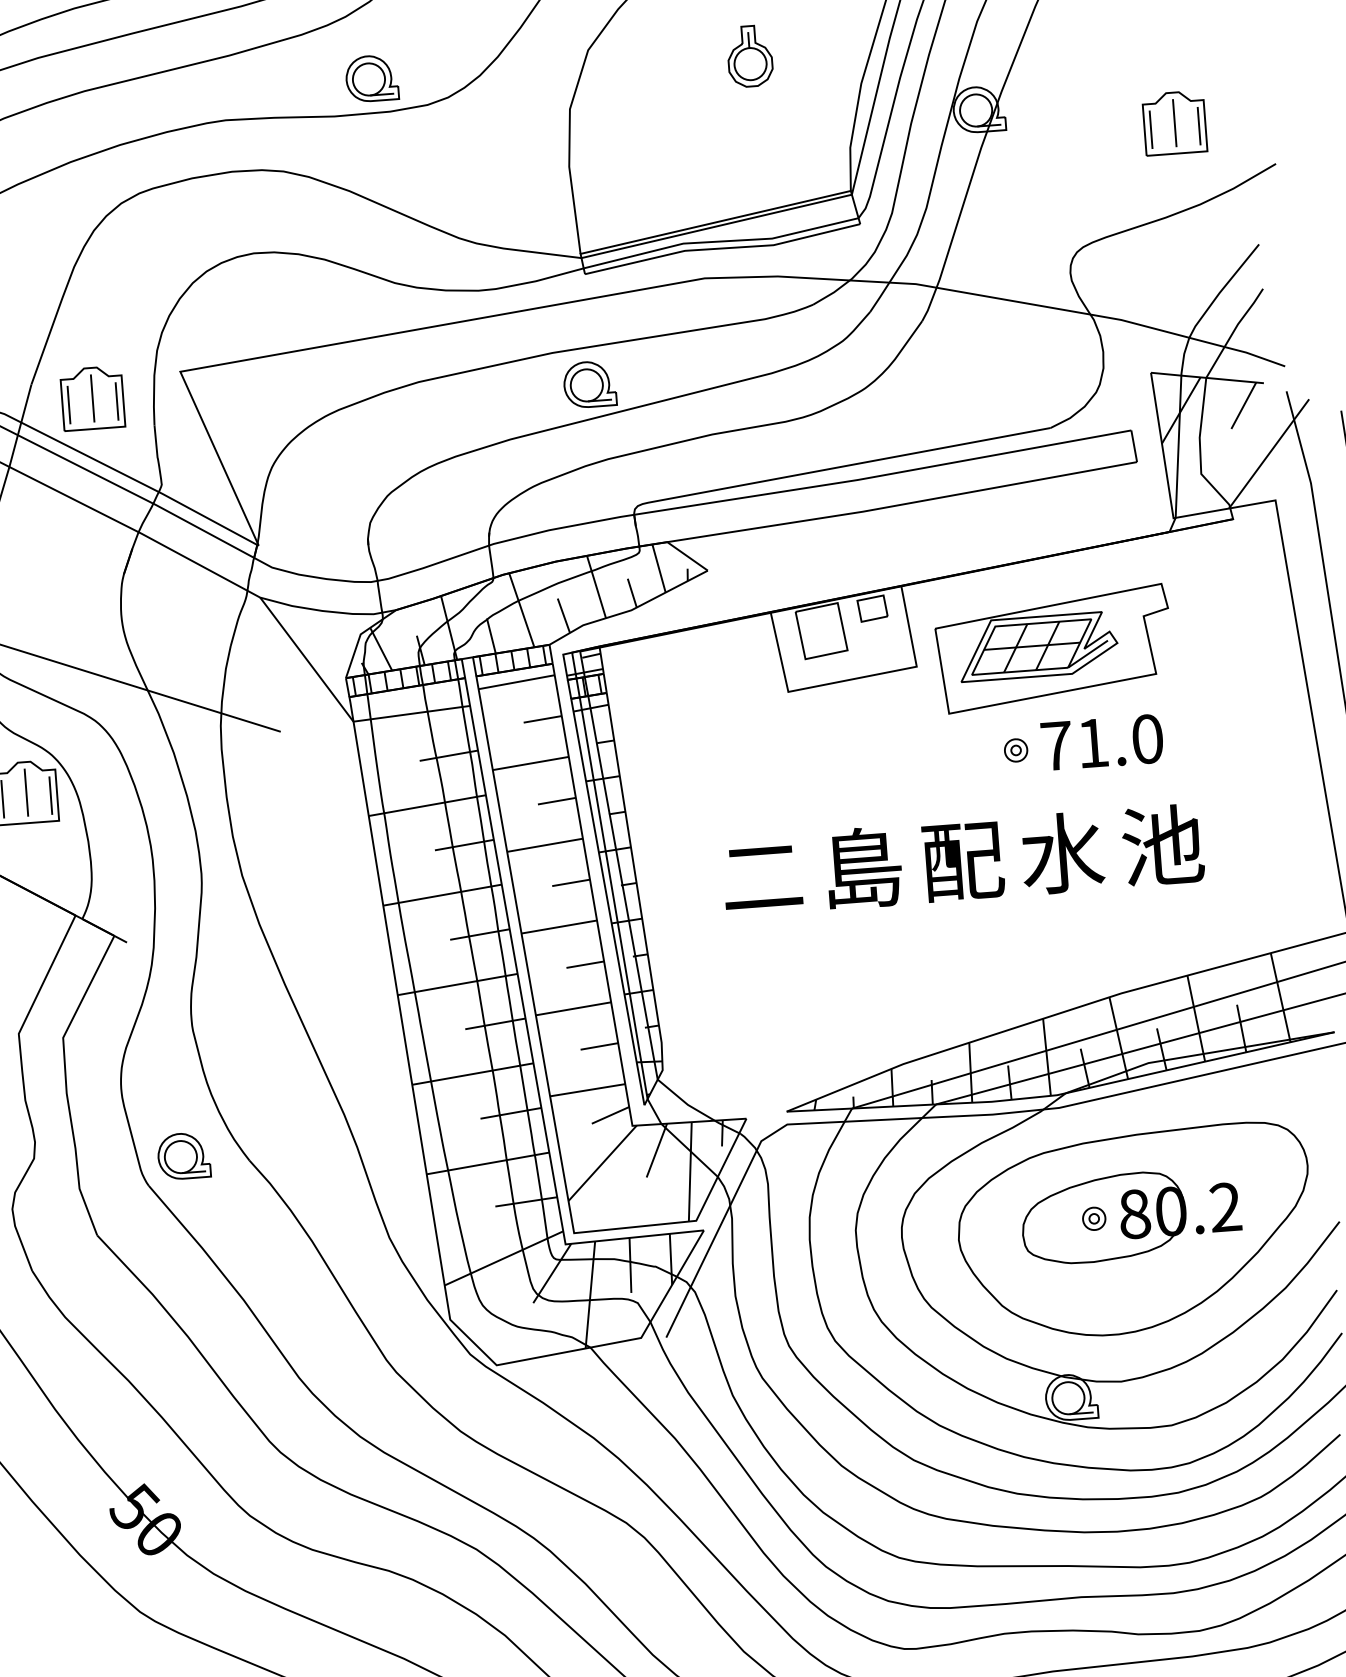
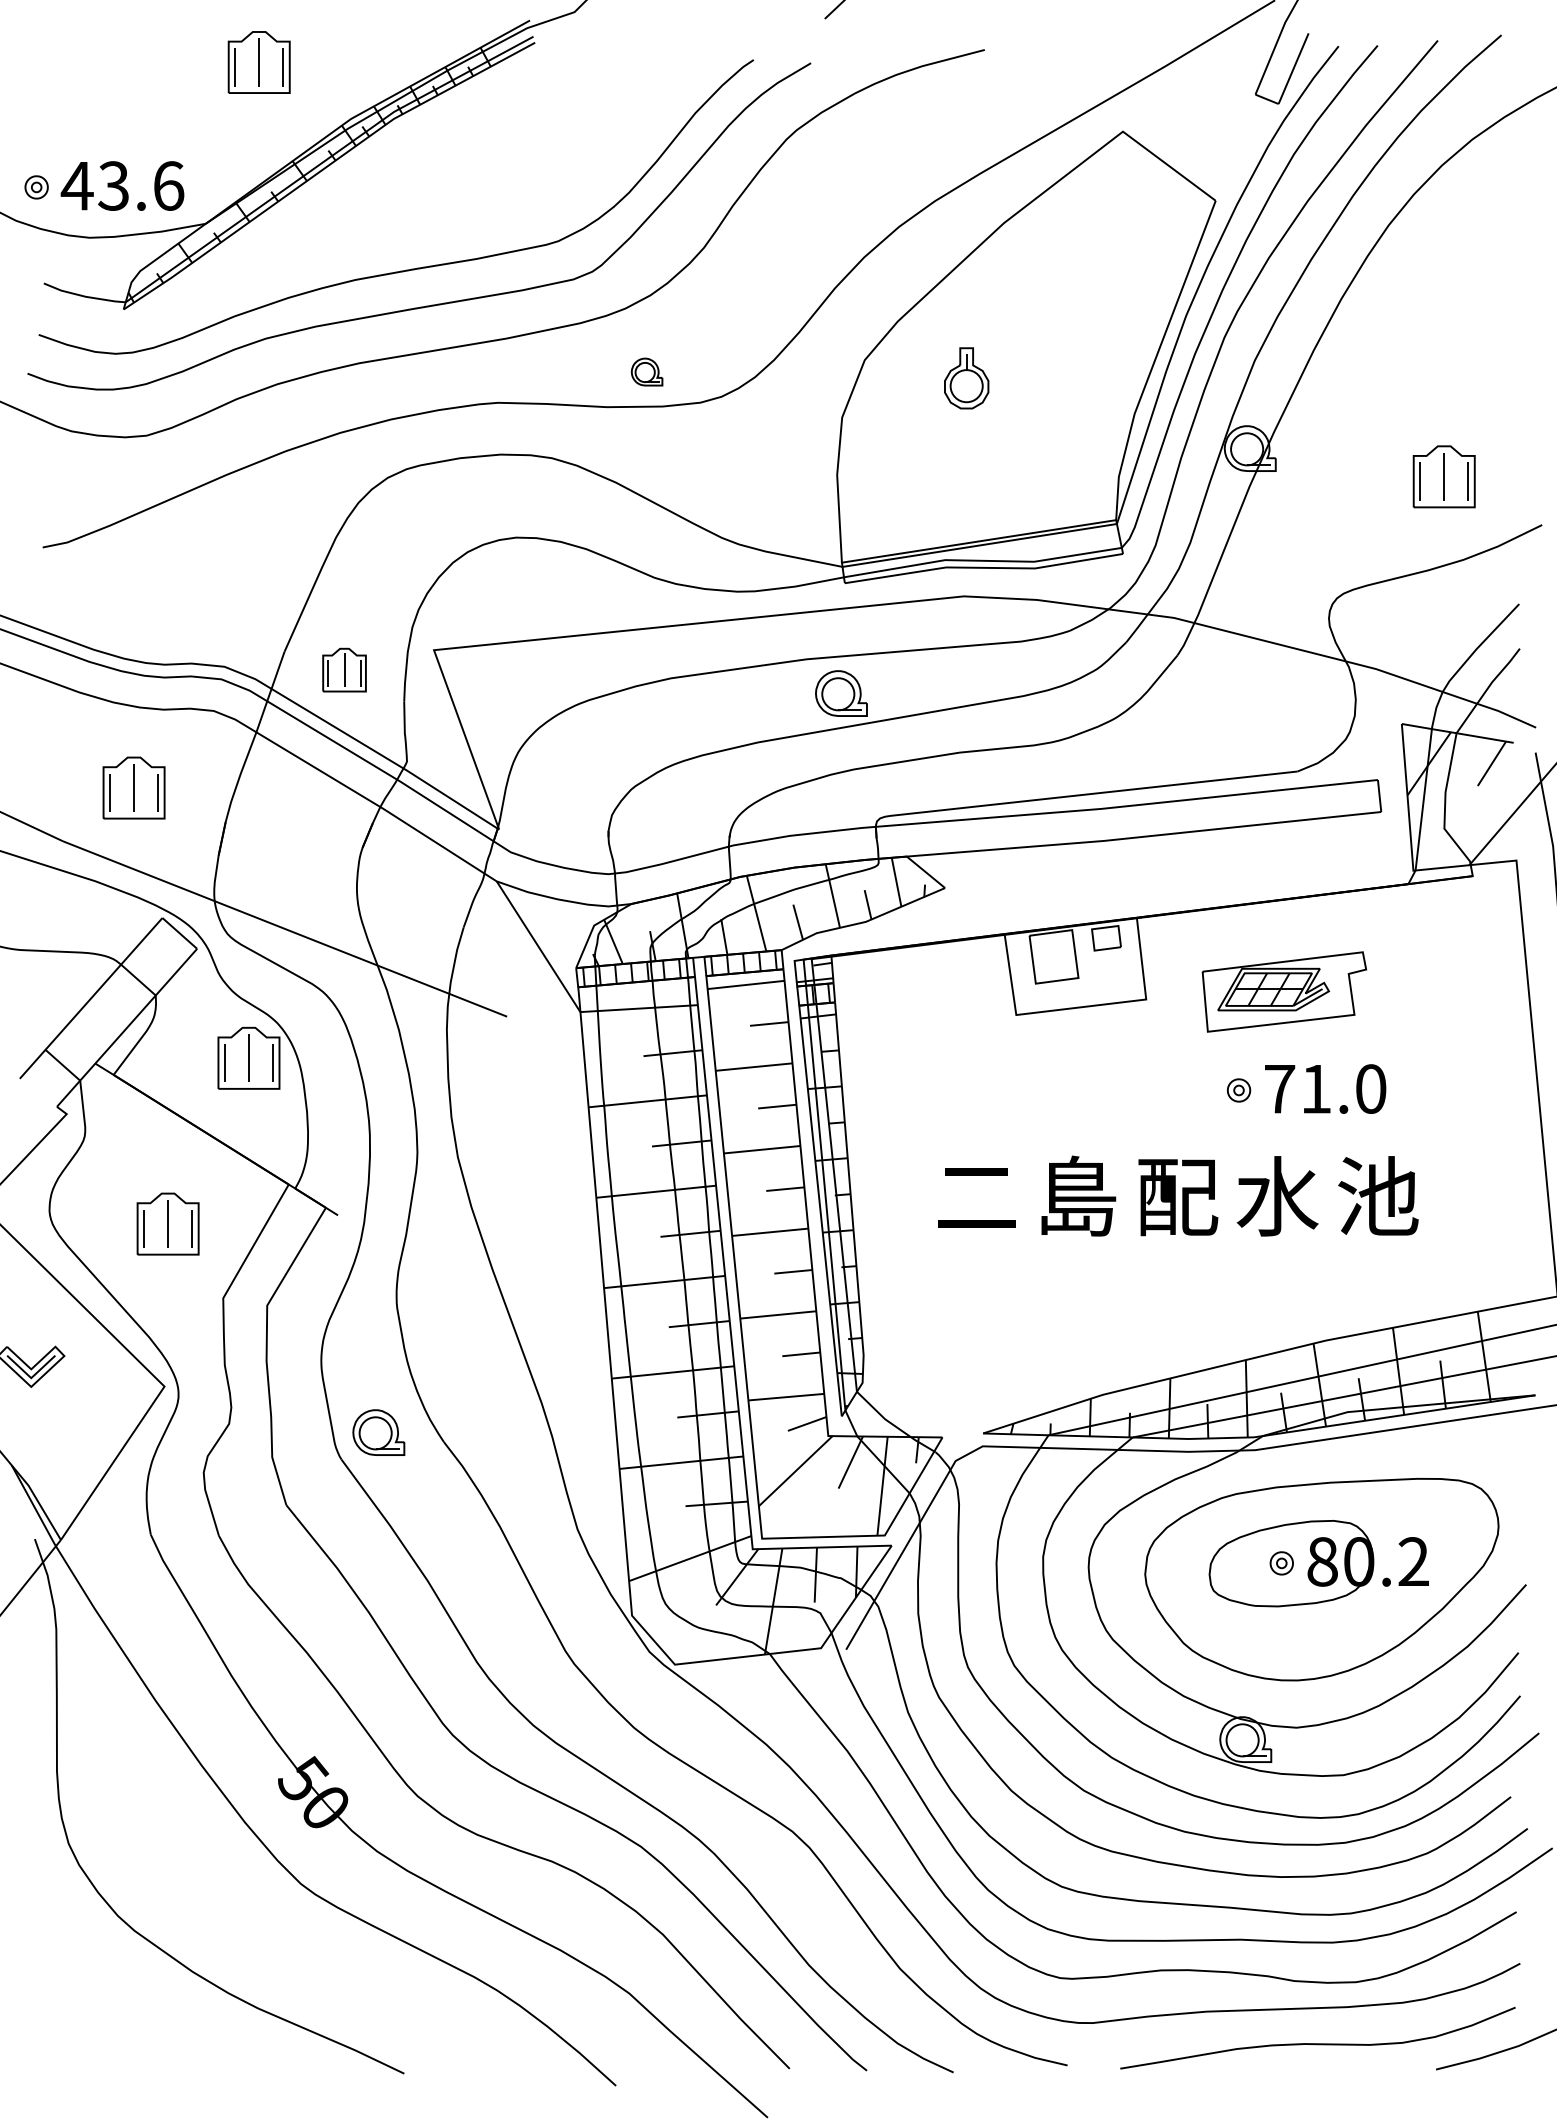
part: (749, 56) -> (966, 378), moved
part: (371, 77) -> (646, 371), size x0.6
part: (92, 397) -> (344, 669), size x0.7
part: (1054, 648) -> (1284, 991), size x0.7

